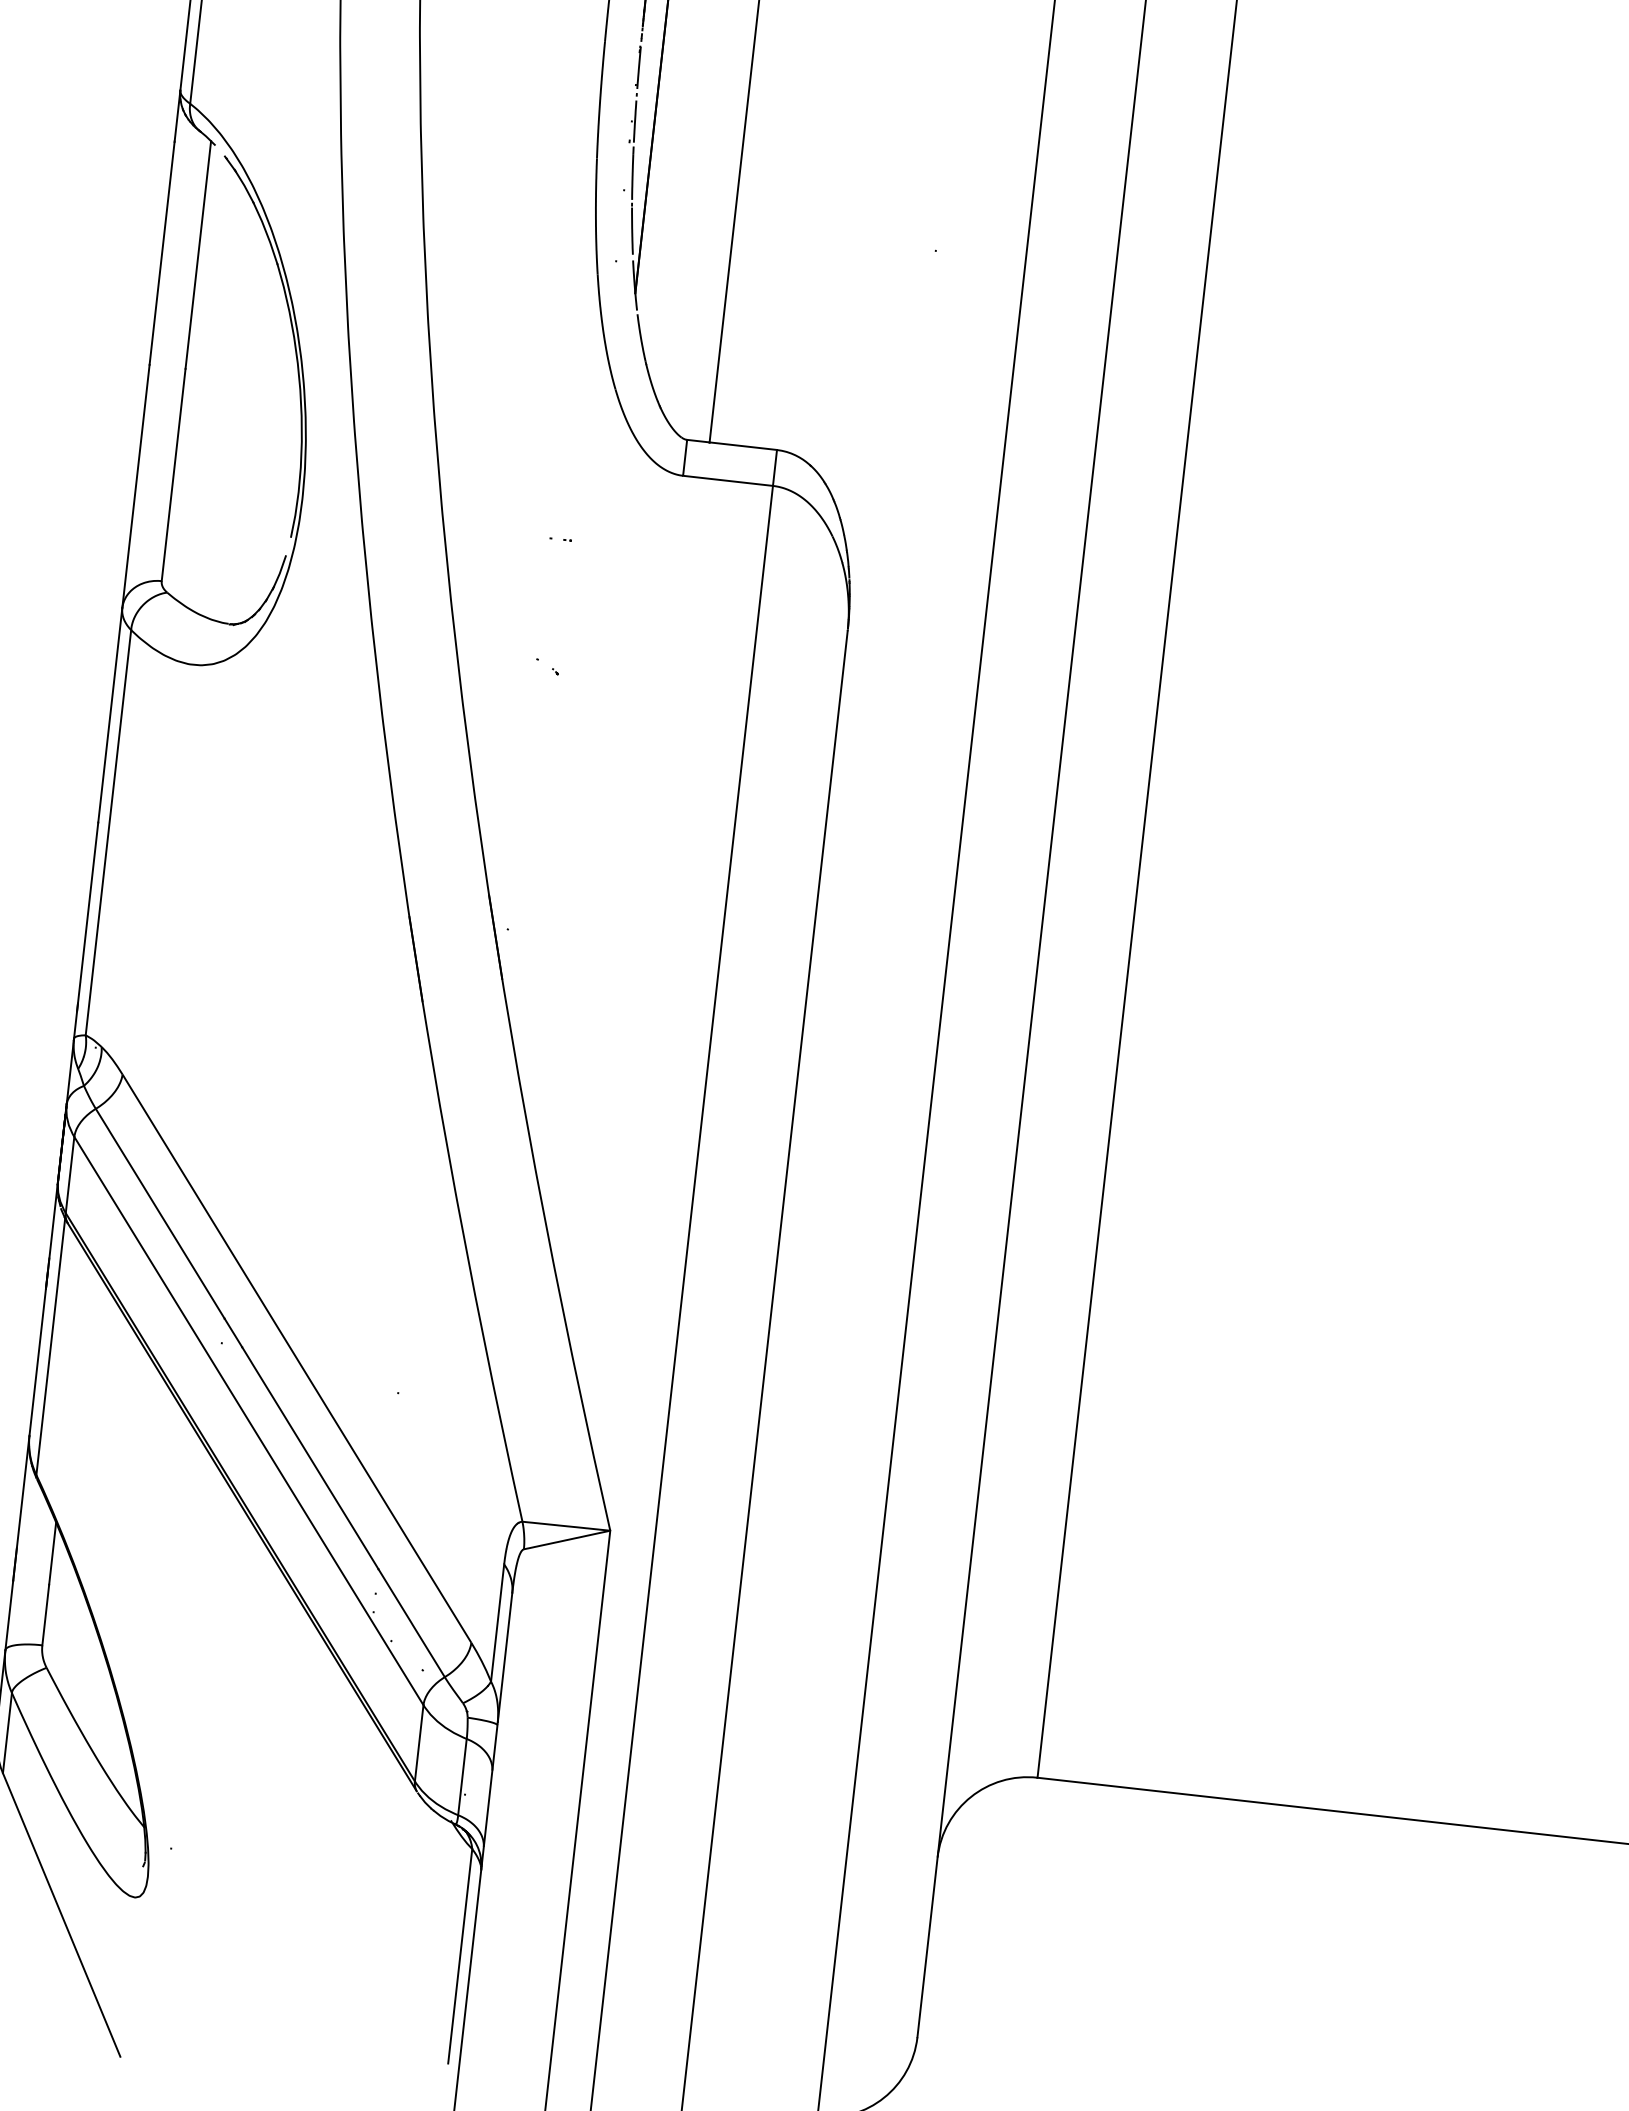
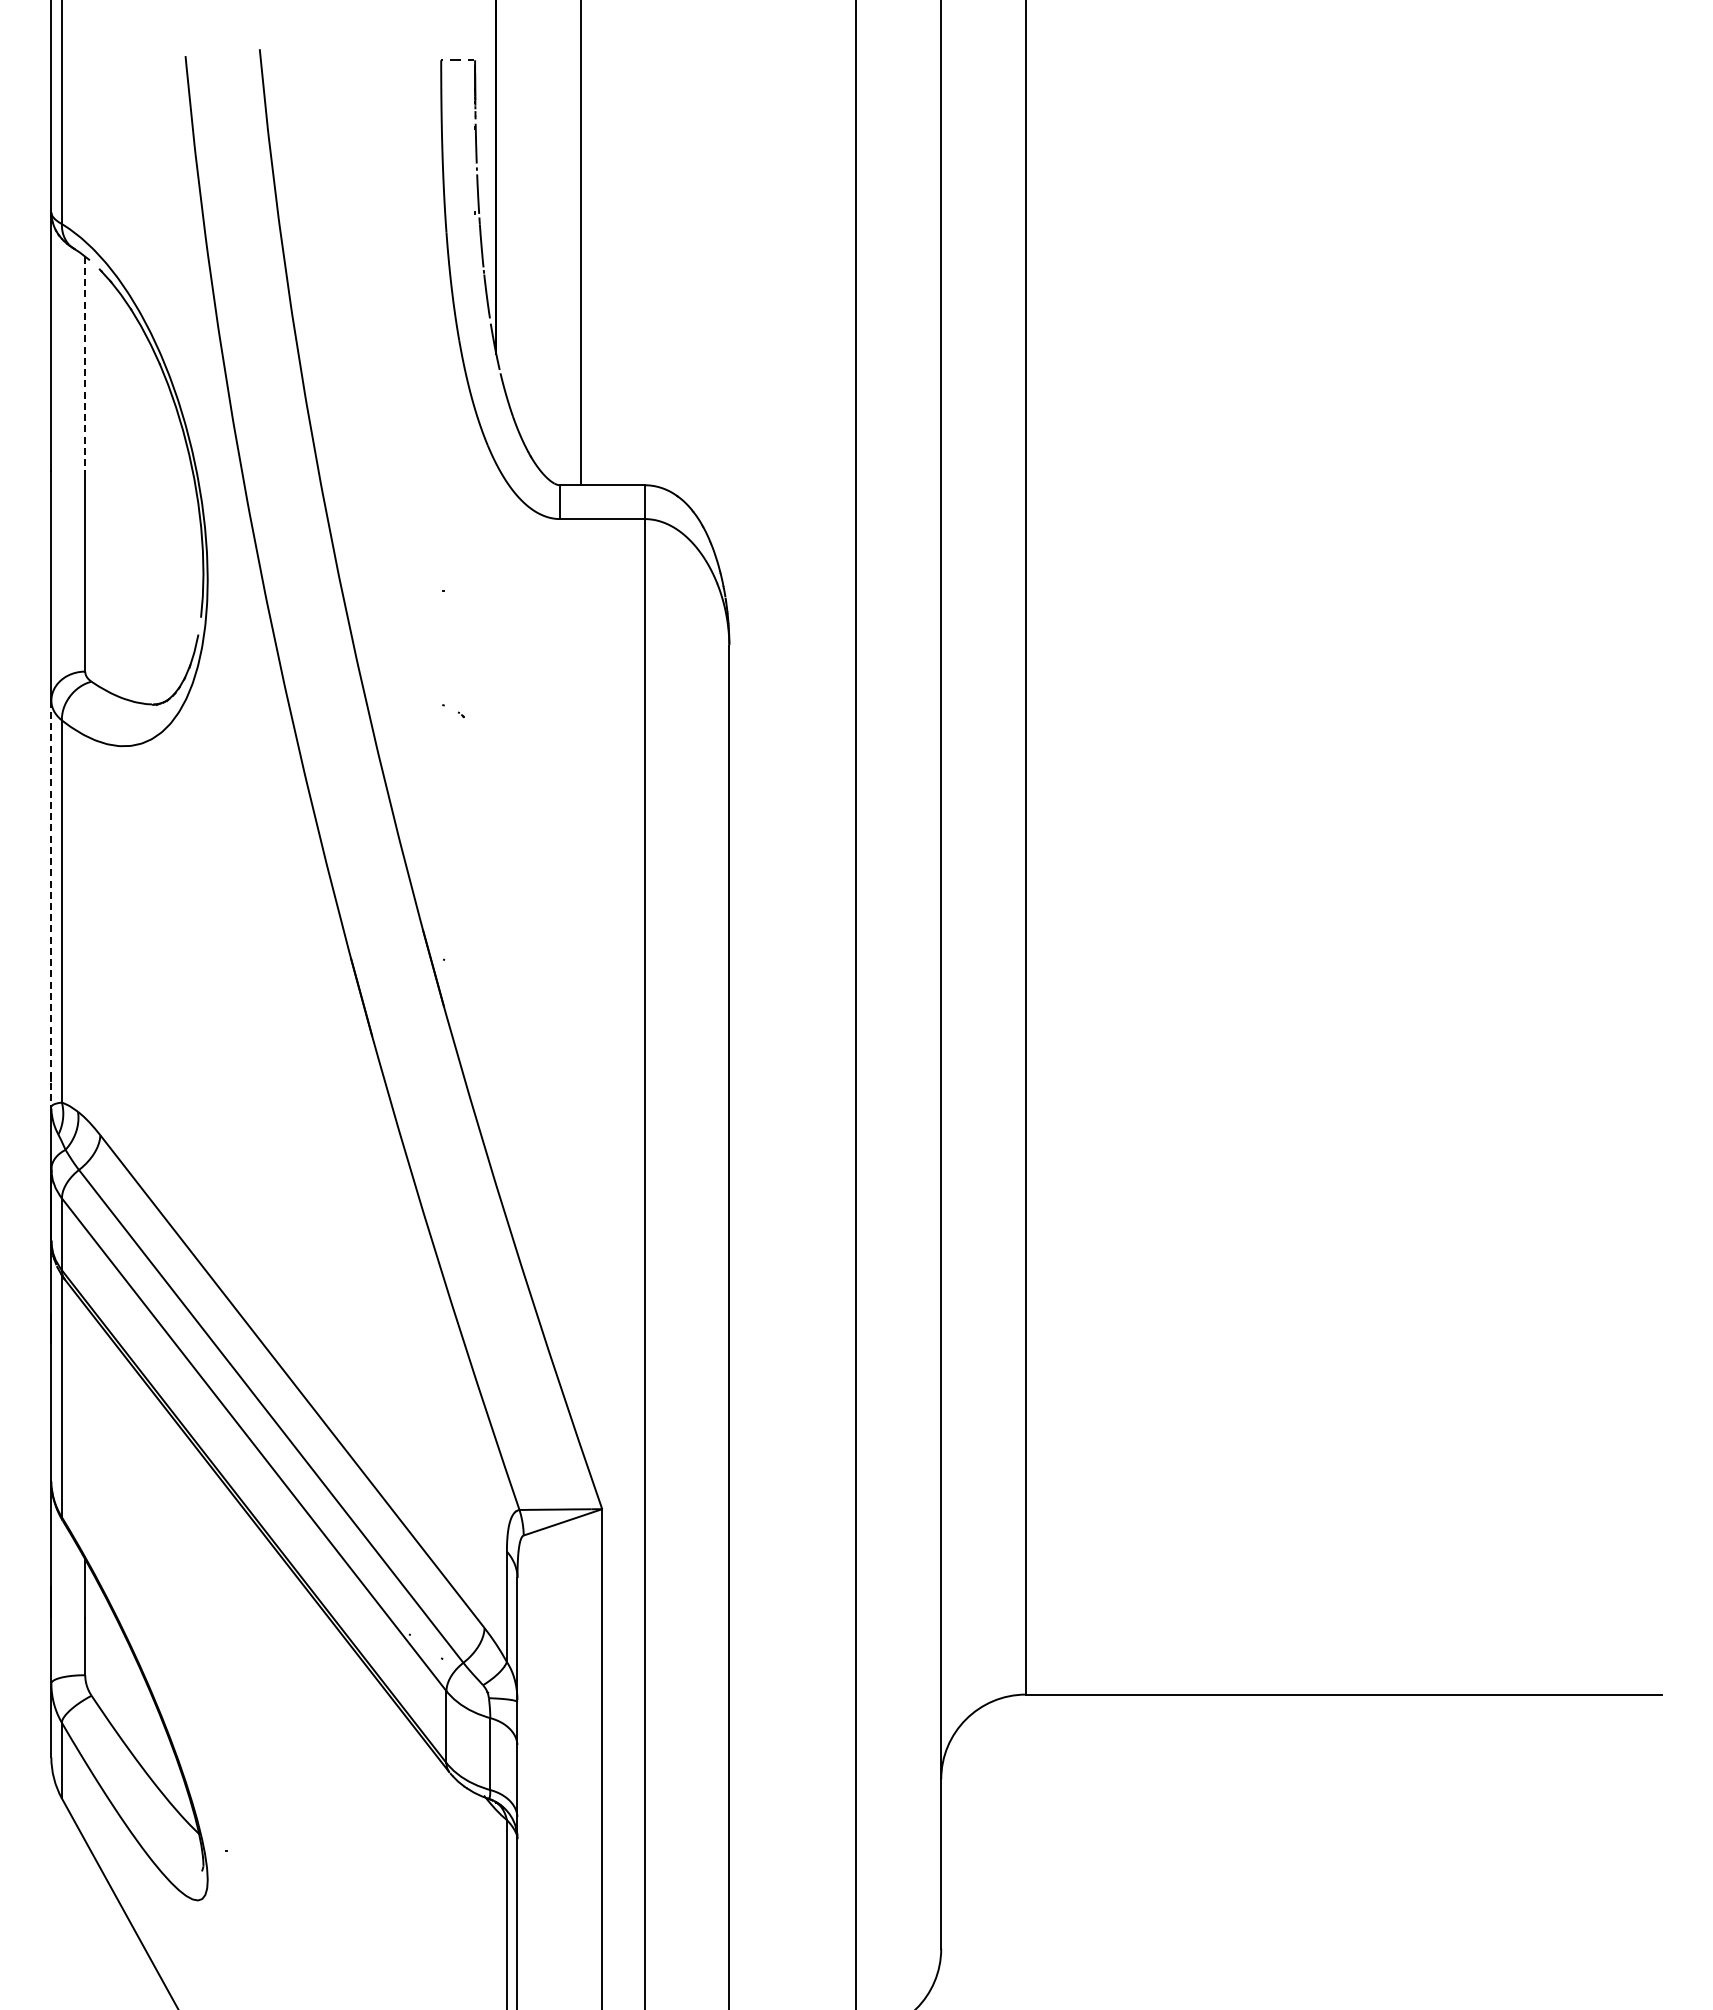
line: (198, 255) -> (85, 364), solid -> dashed
line: (98, 824) -> (51, 904), solid -> dashed

